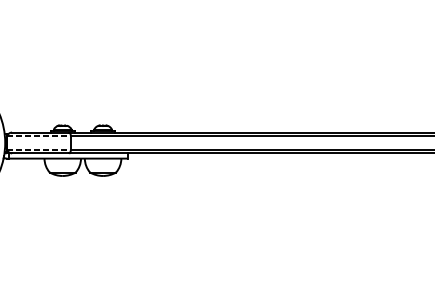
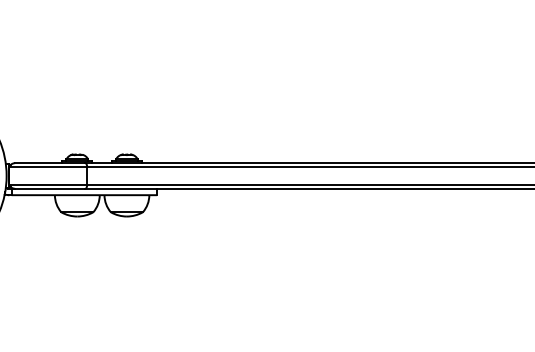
line: (39, 136) -> (48, 167), dashed -> solid
line: (39, 149) -> (48, 184), dashed -> solid

